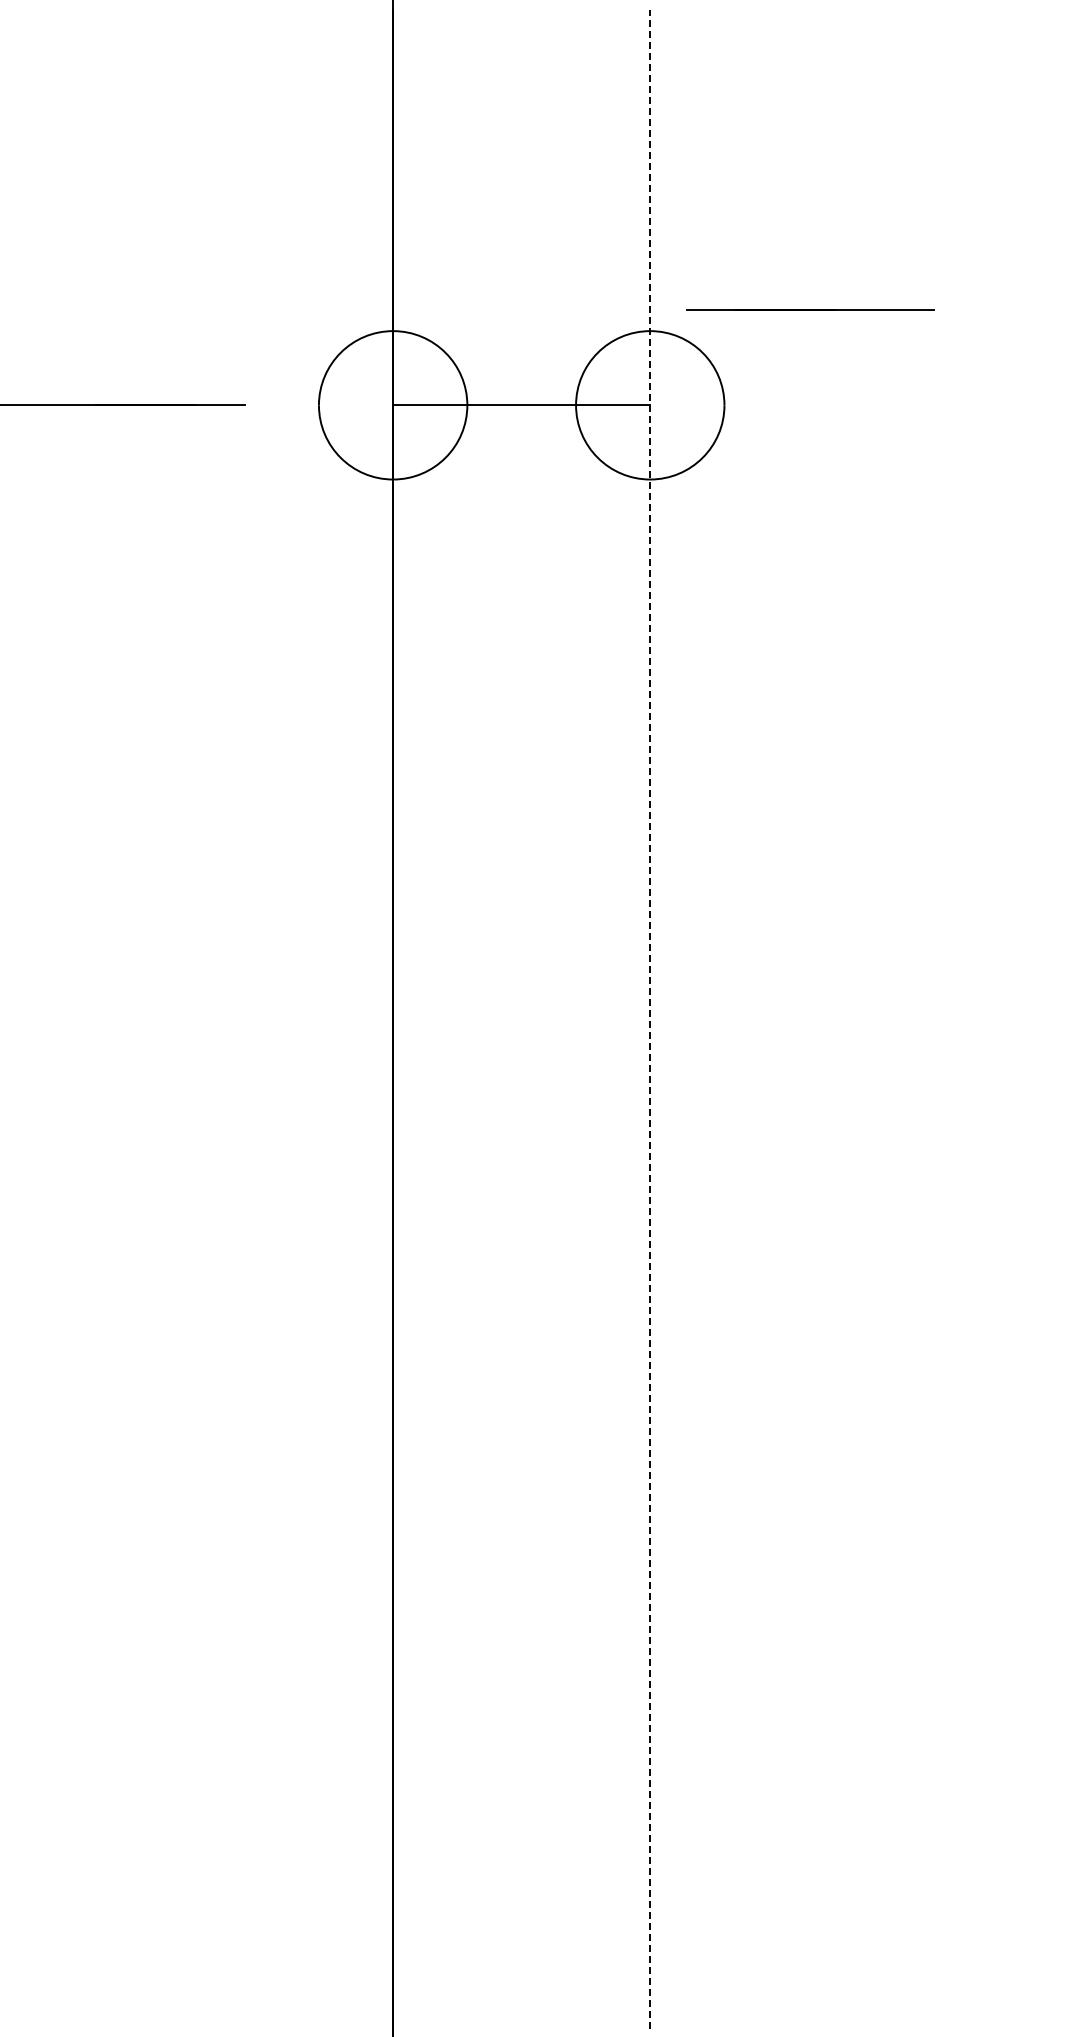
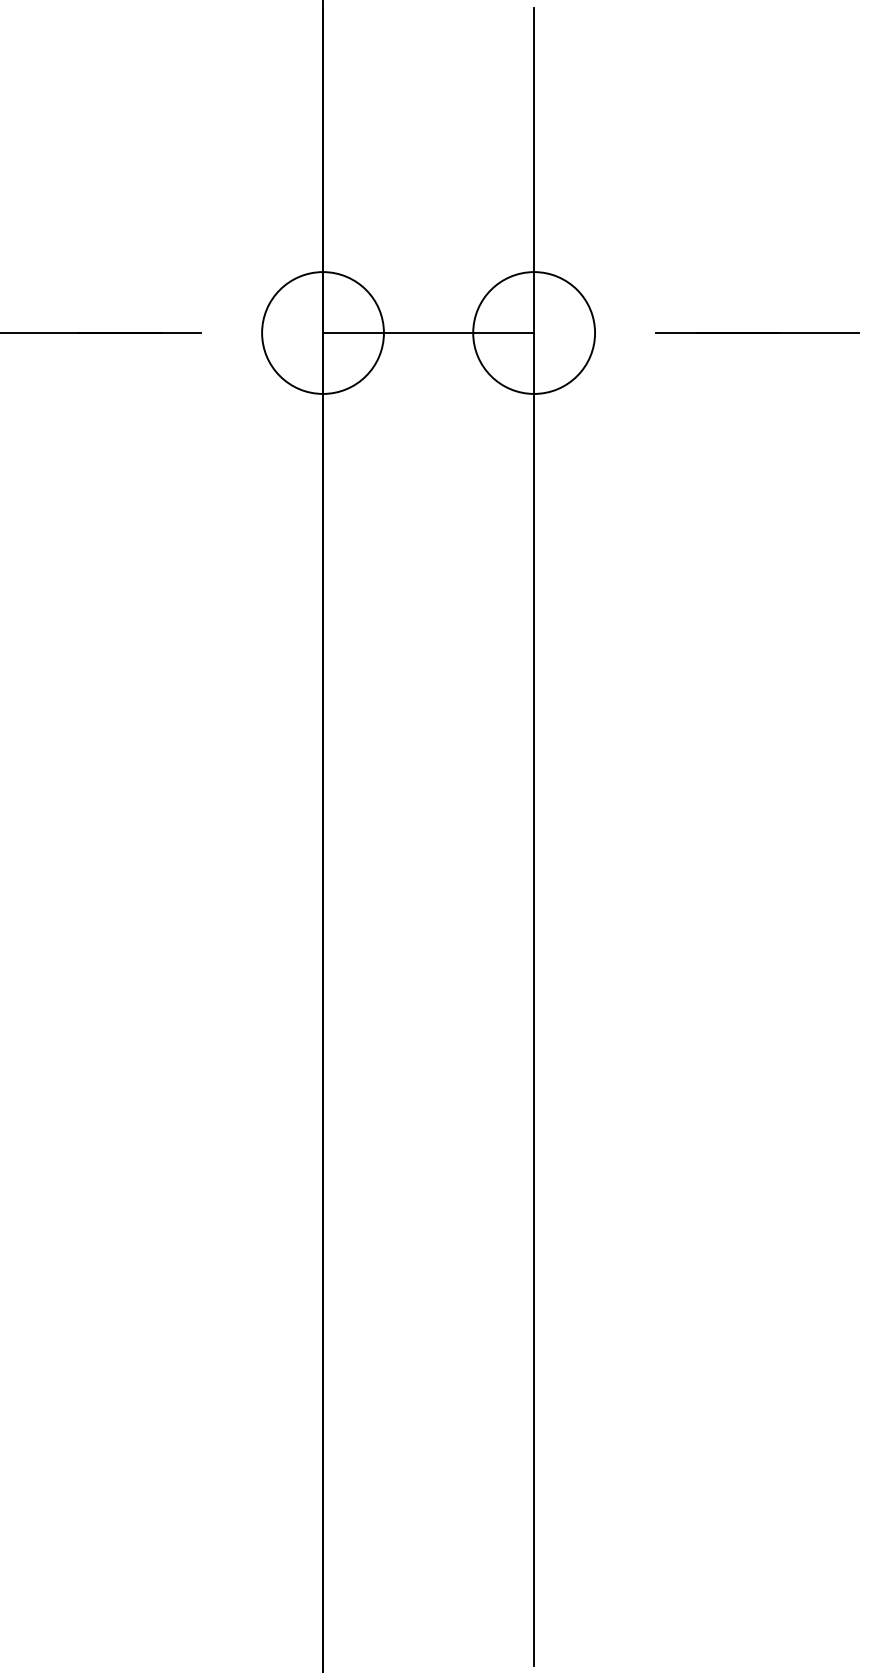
line: (810, 309) -> (757, 332), moved
line: (650, 1019) -> (534, 837), dashed -> solid

